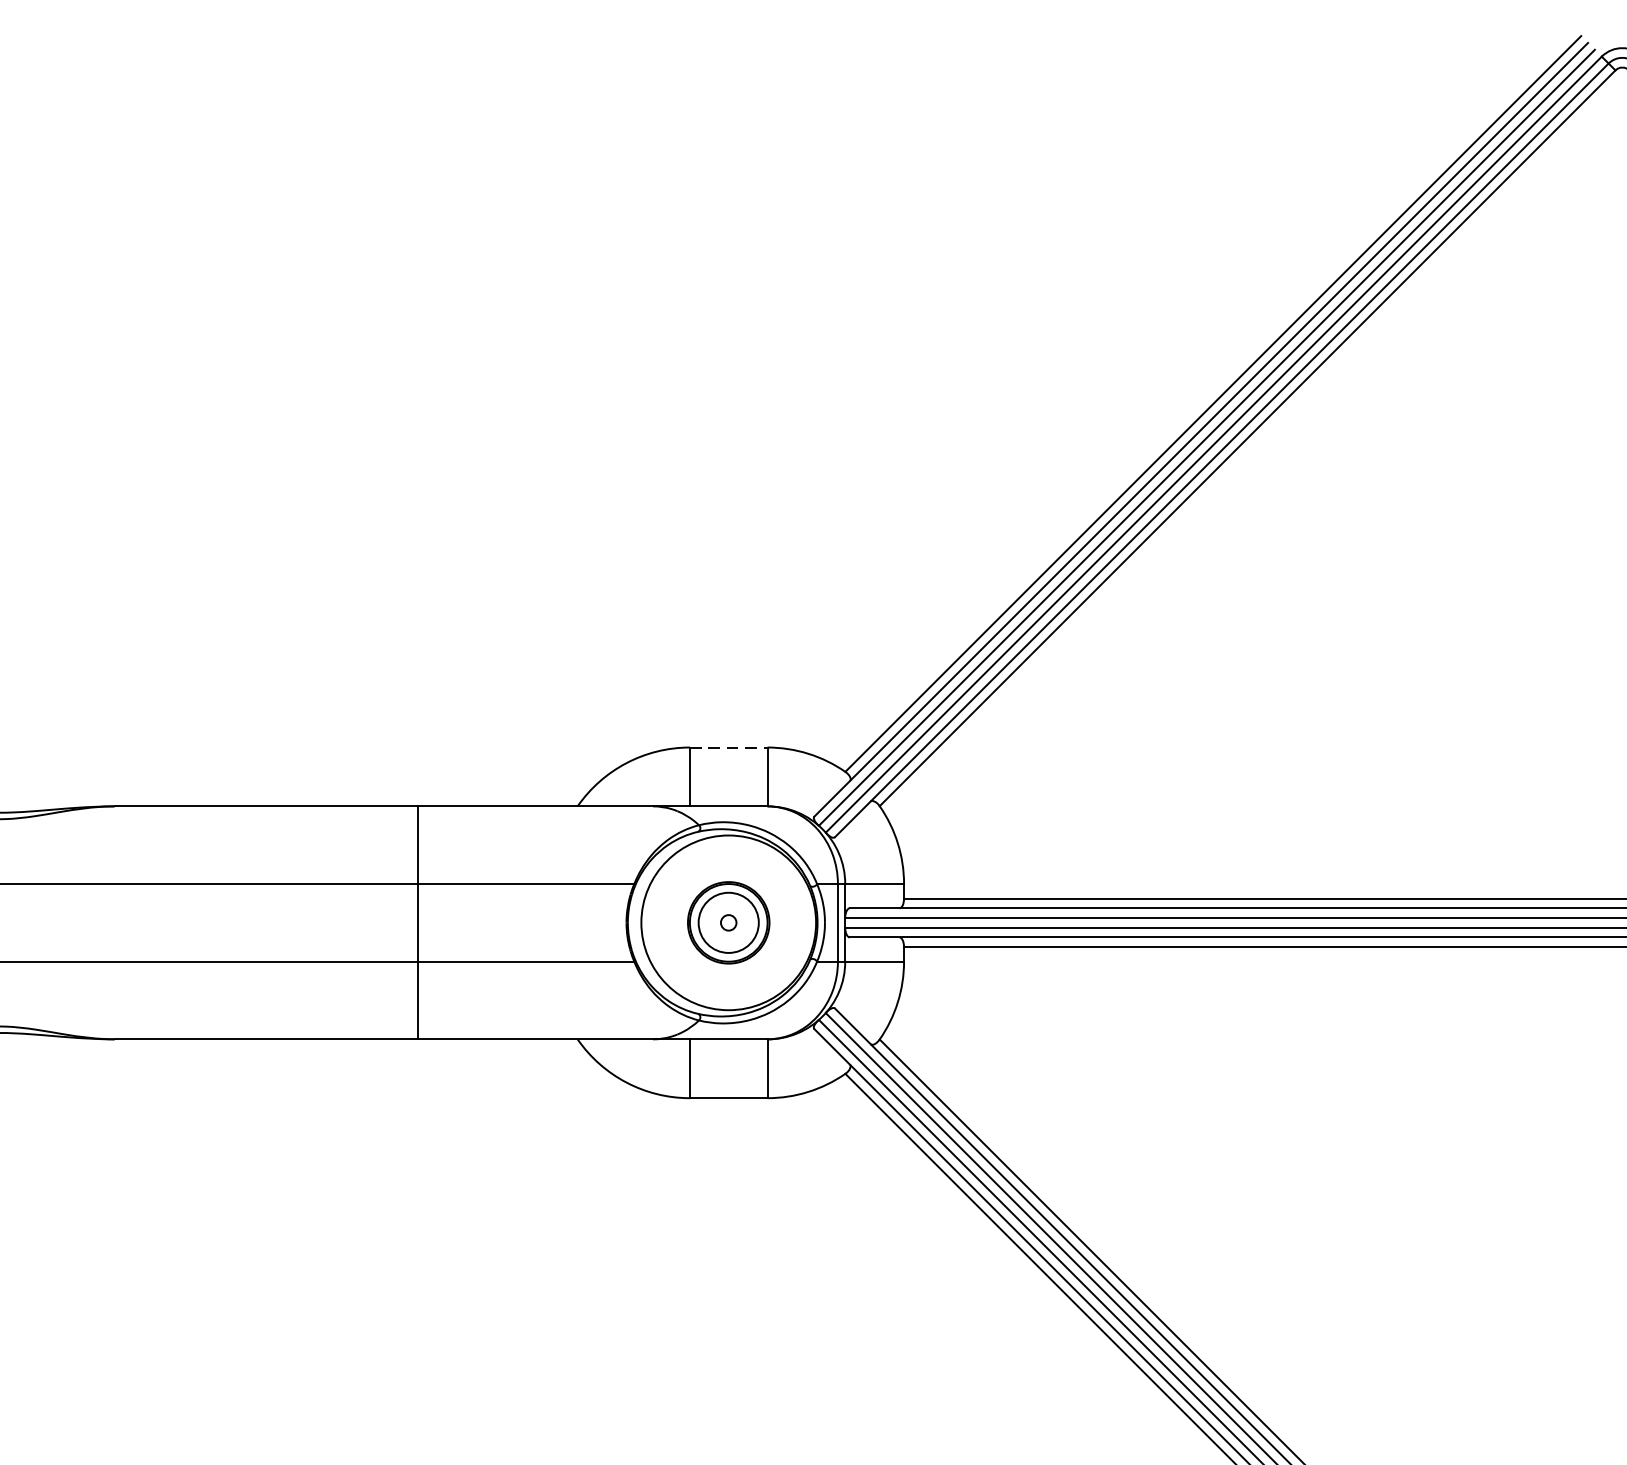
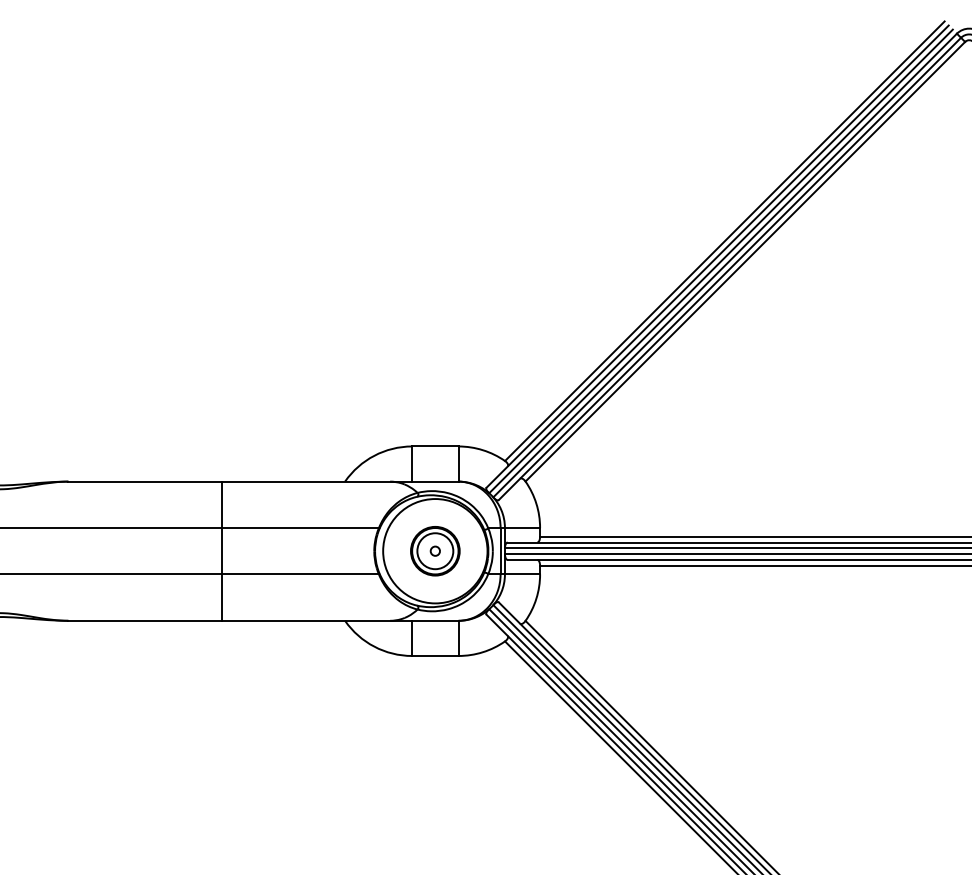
line: (728, 747) -> (435, 446), dashed -> solid
line: (417, 921) -> (221, 550), moved

